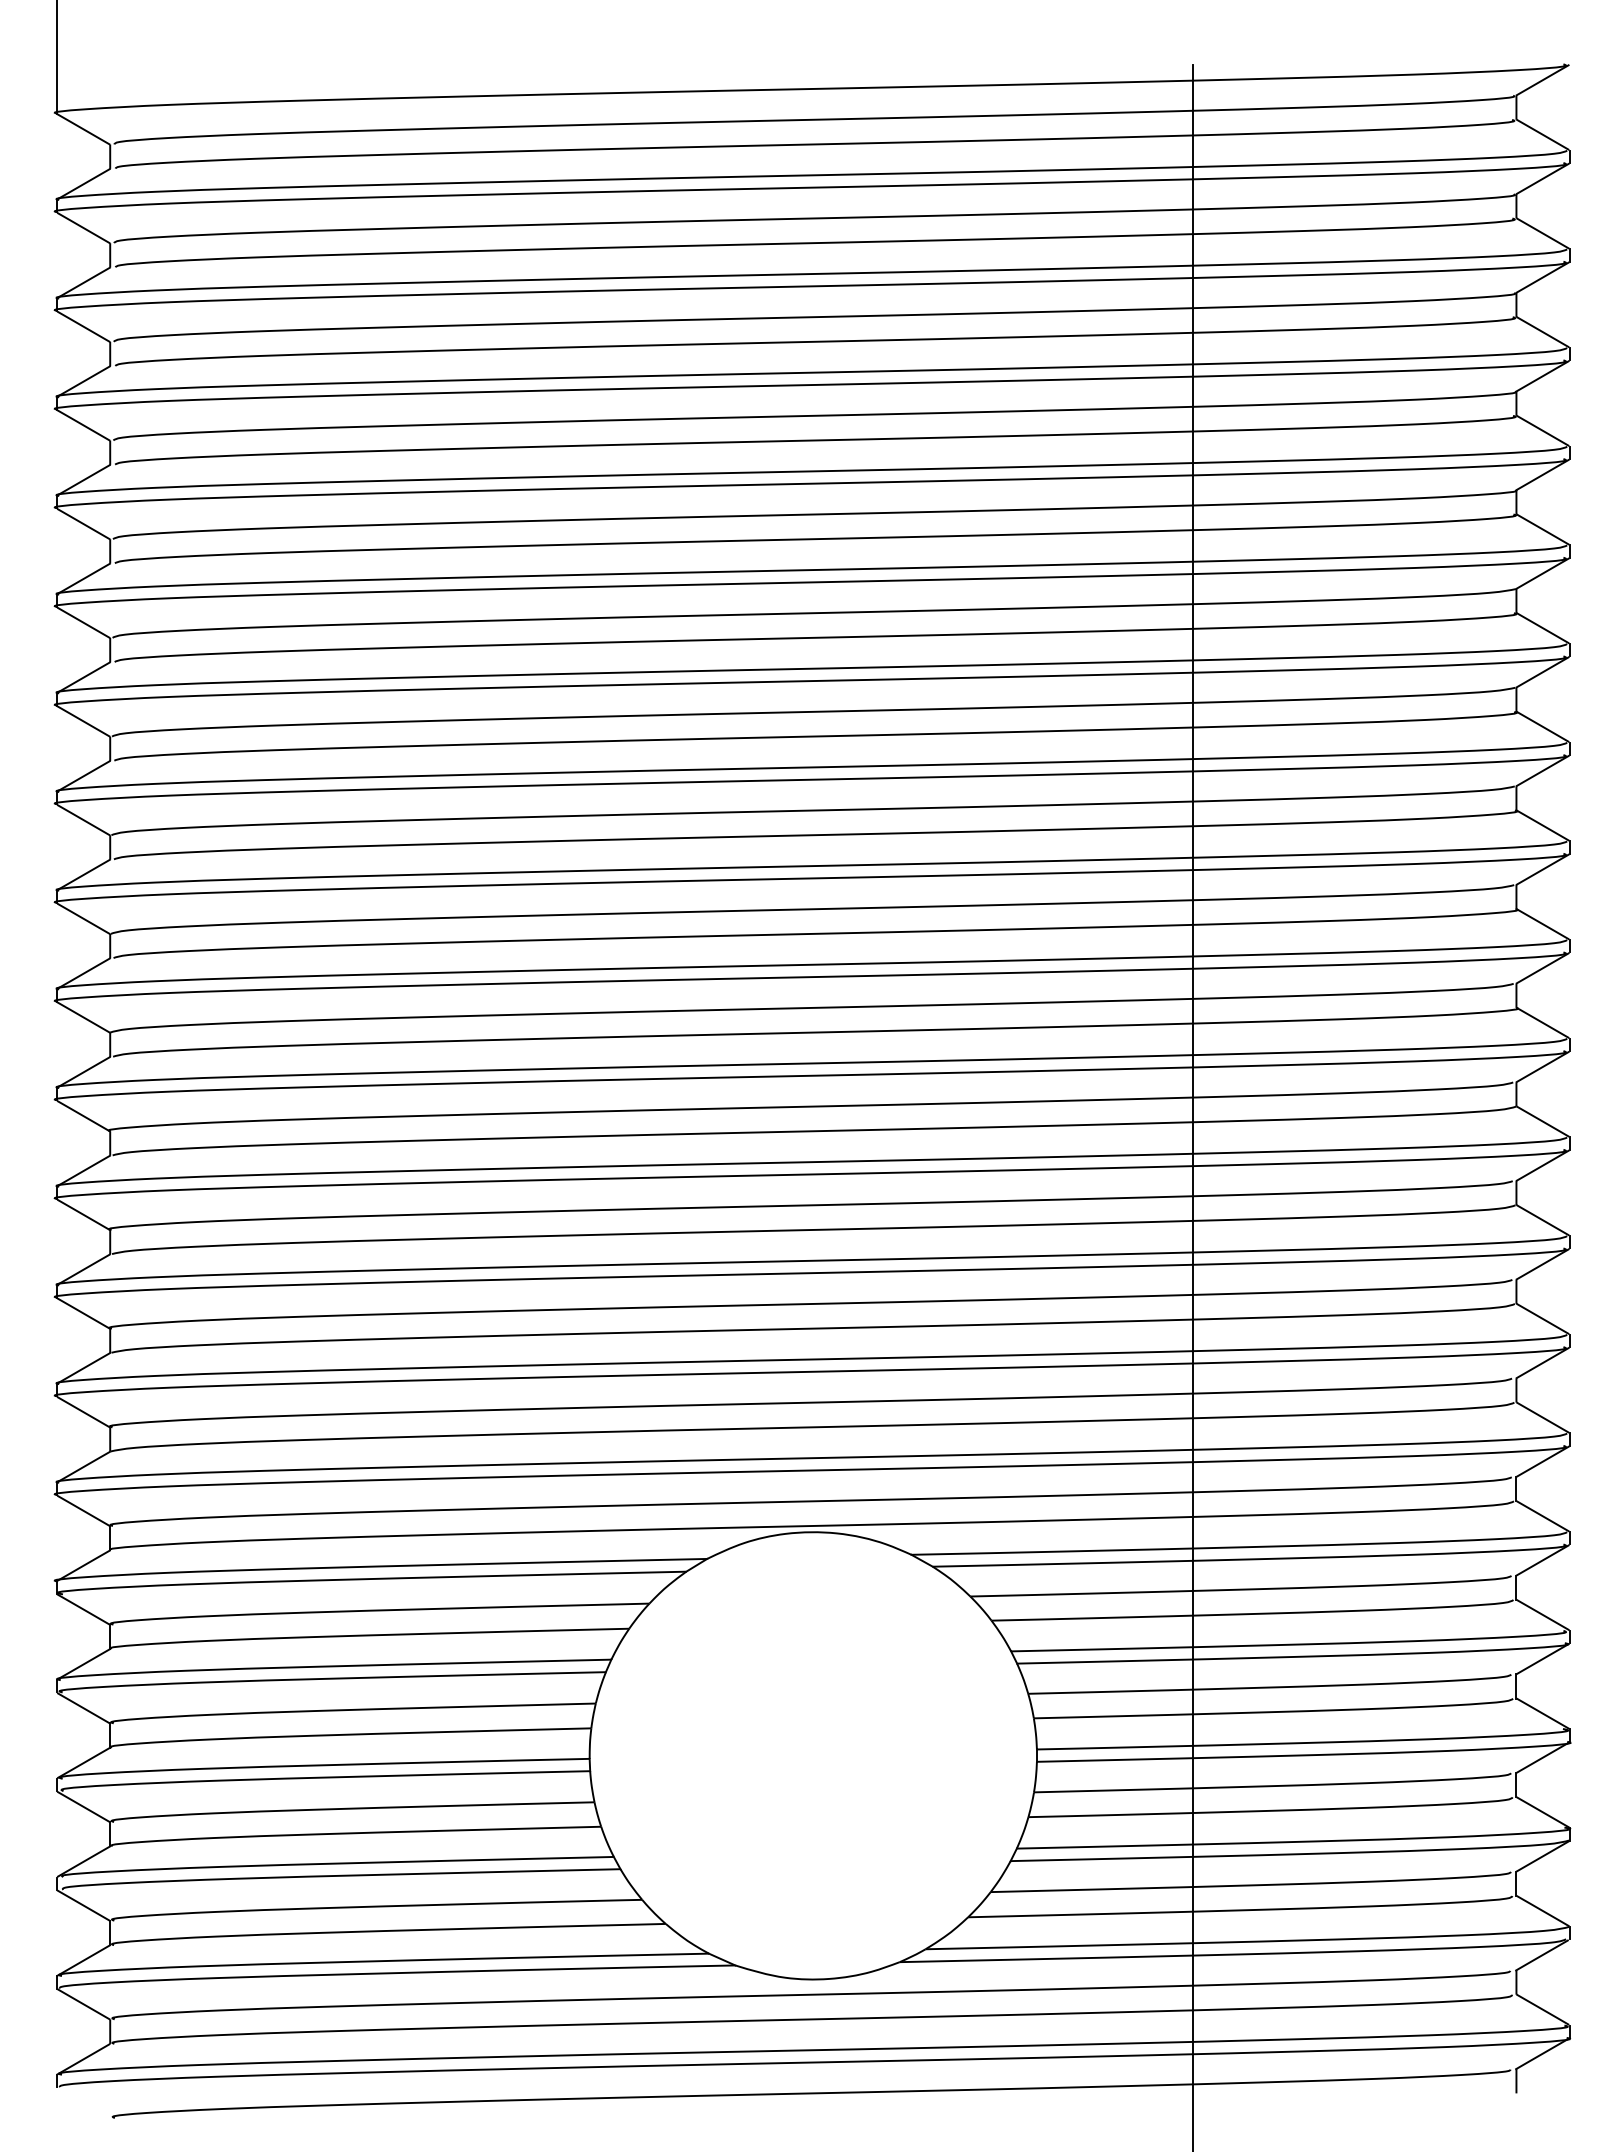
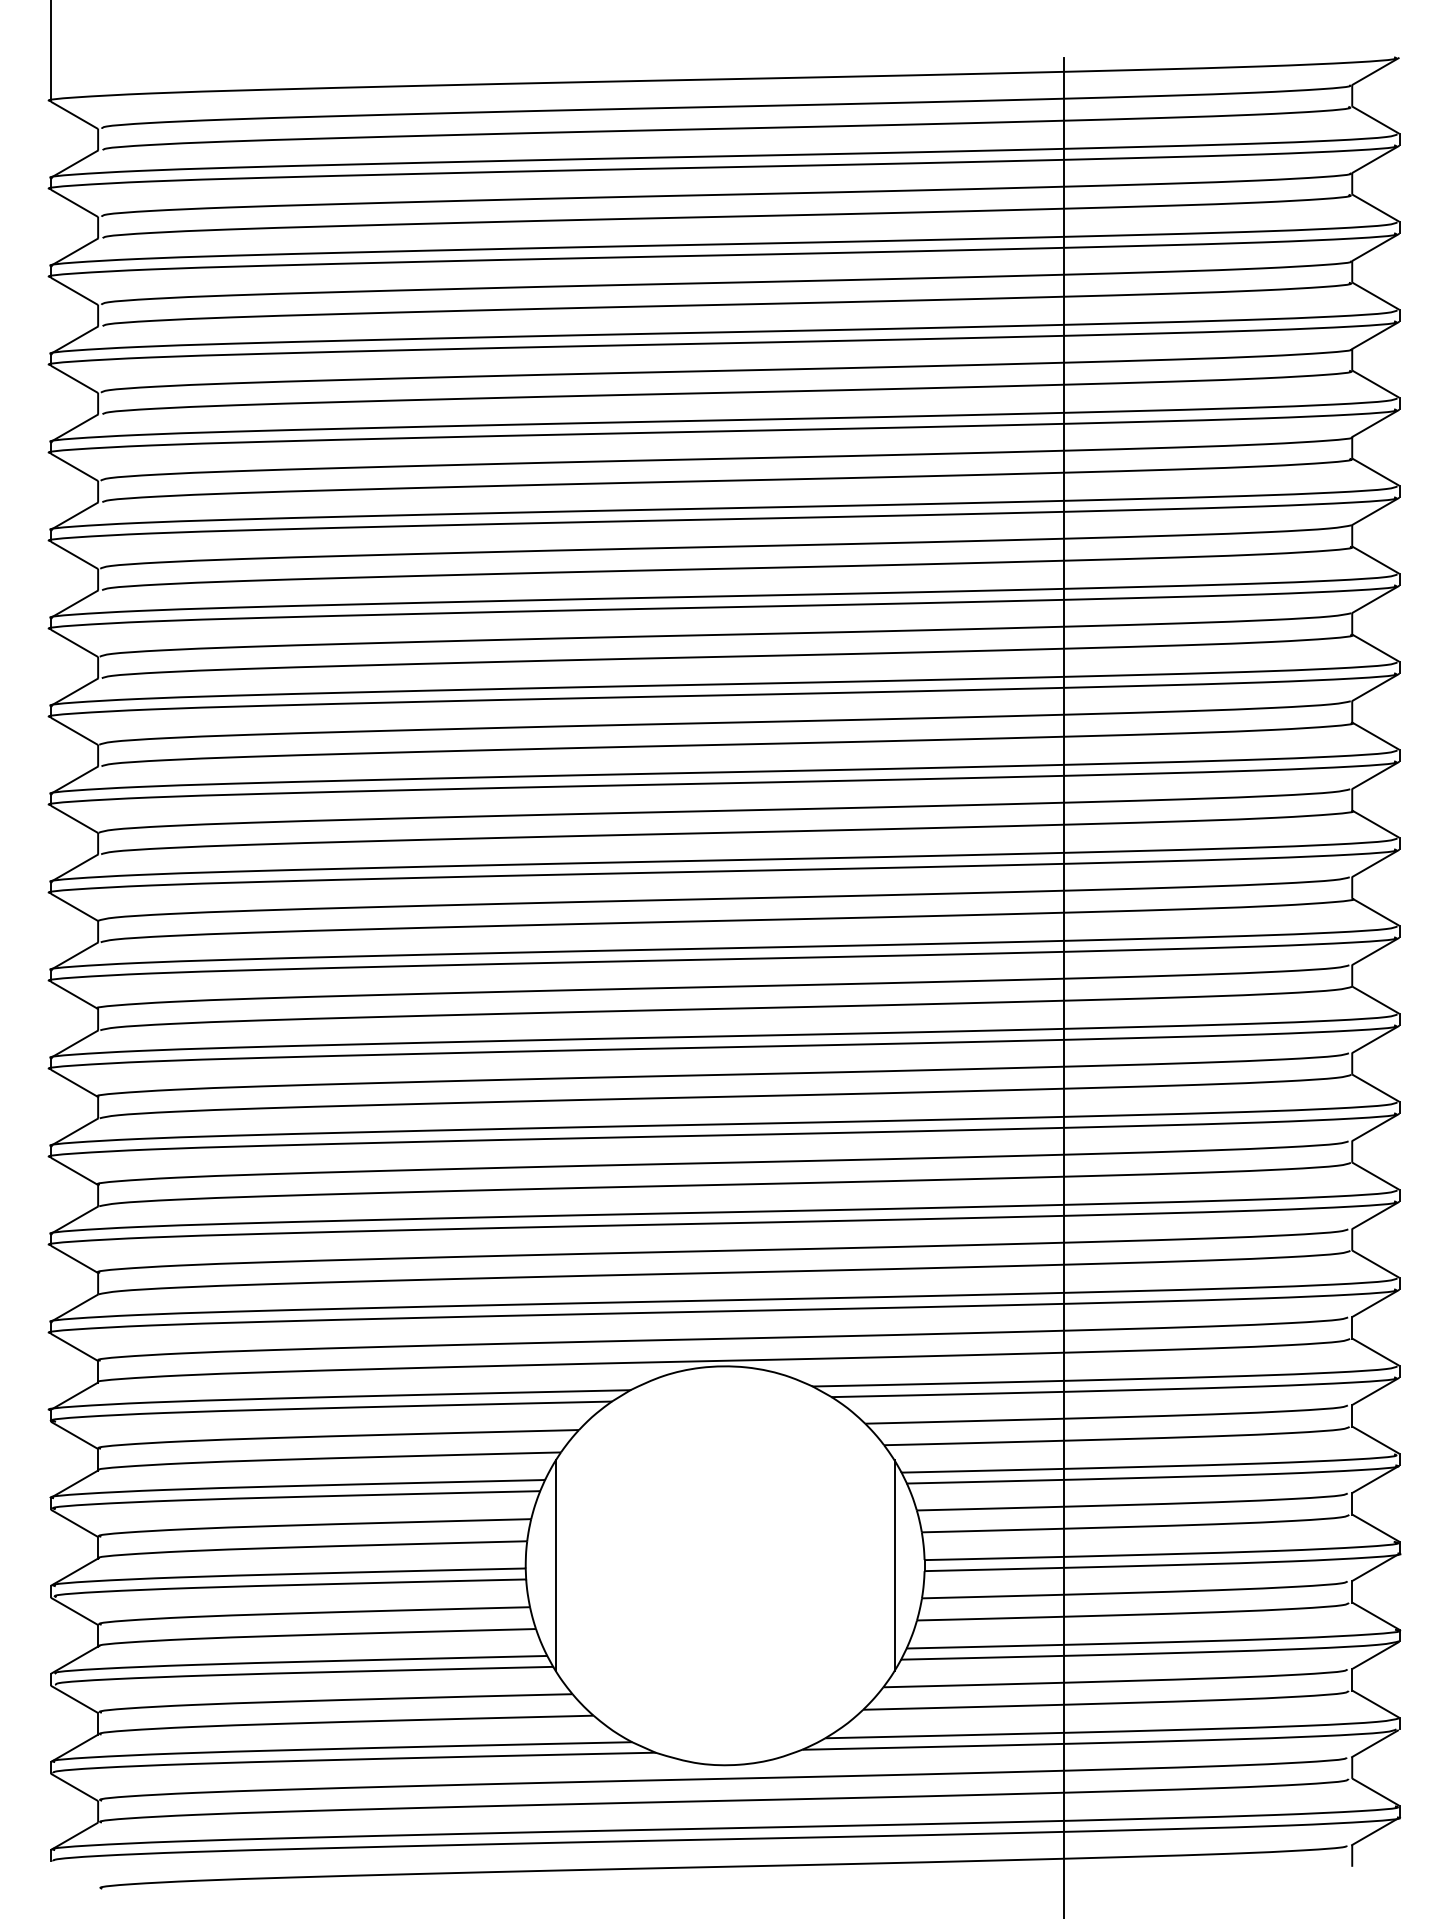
line: (623, 1755) -> (555, 1565), added
line: (1003, 1755) -> (894, 1565), added

